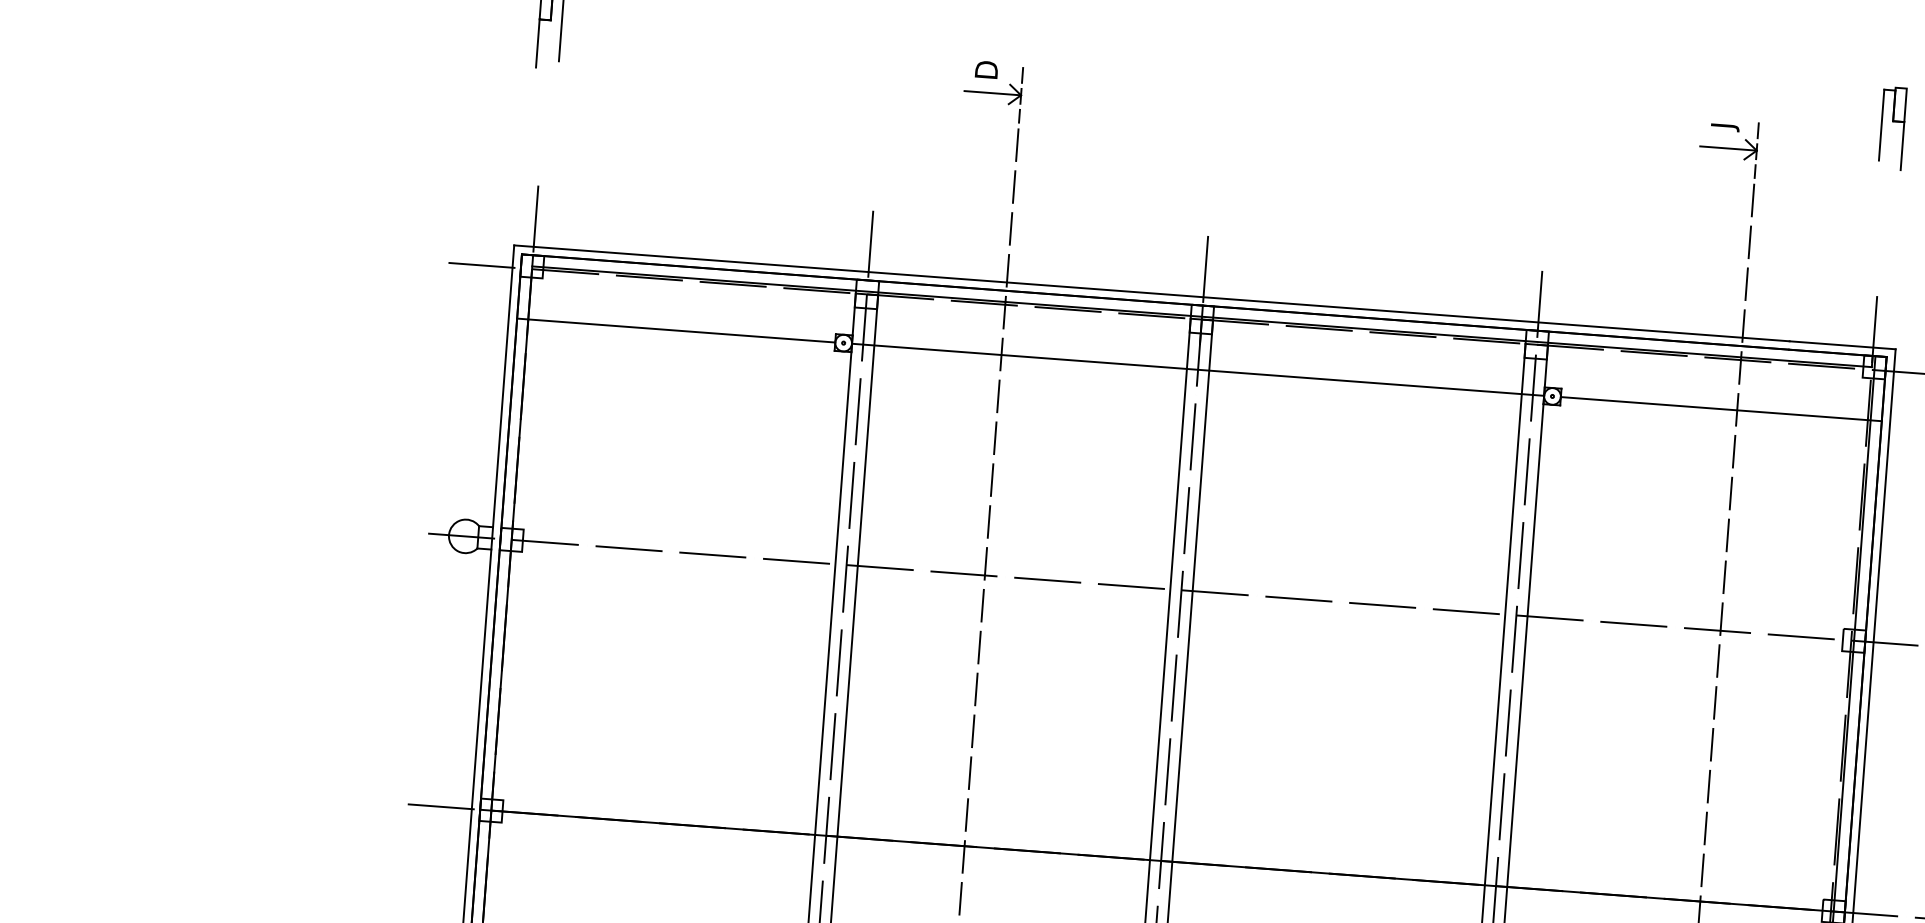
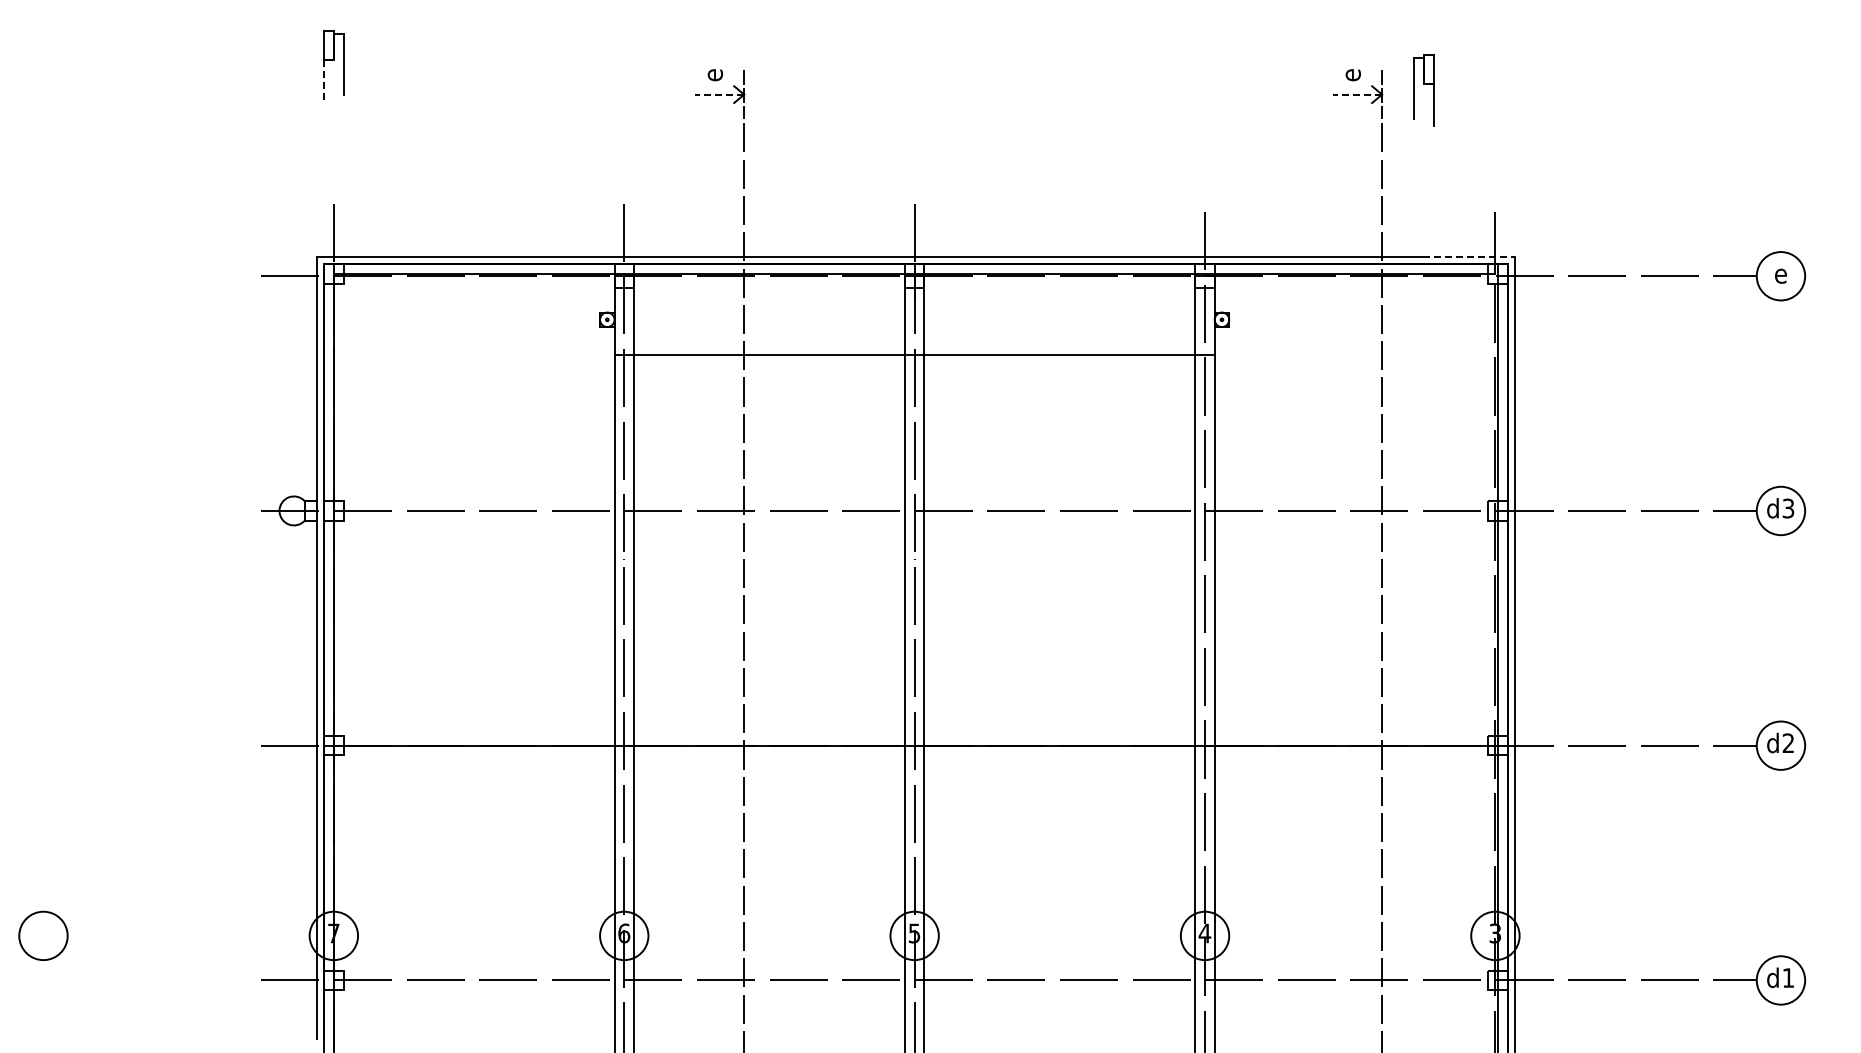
line: (538, 43) -> (324, 81), solid -> dashed
text: (987, 69) -> (713, 74), D -> e
line: (992, 93) -> (719, 94), solid -> dashed
text: (1725, 126) -> (1353, 75), J -> e
part: (1892, 128) -> (1423, 90), moved
line: (1728, 148) -> (1357, 94), solid -> dashed
line: (676, 330) -> (462, 319), removed
line: (1842, 344) -> (1468, 256), solid -> dashed
line: (1197, 369) -> (914, 354), moved
line: (1721, 408) -> (1368, 319), removed

